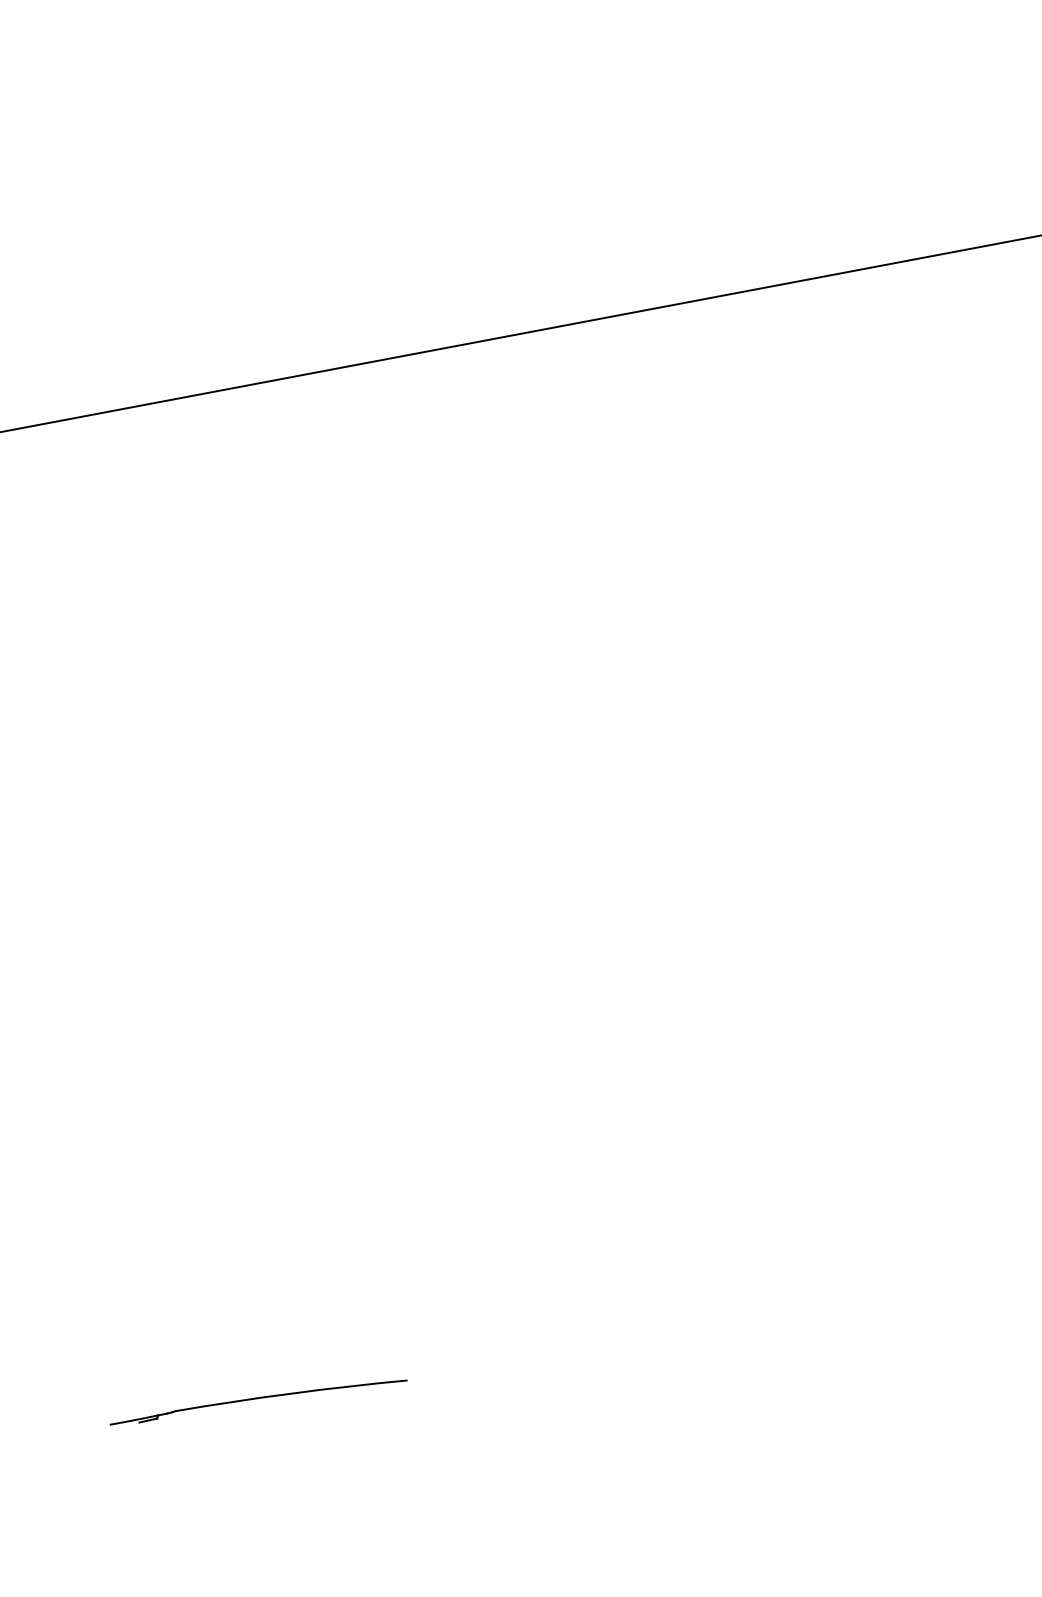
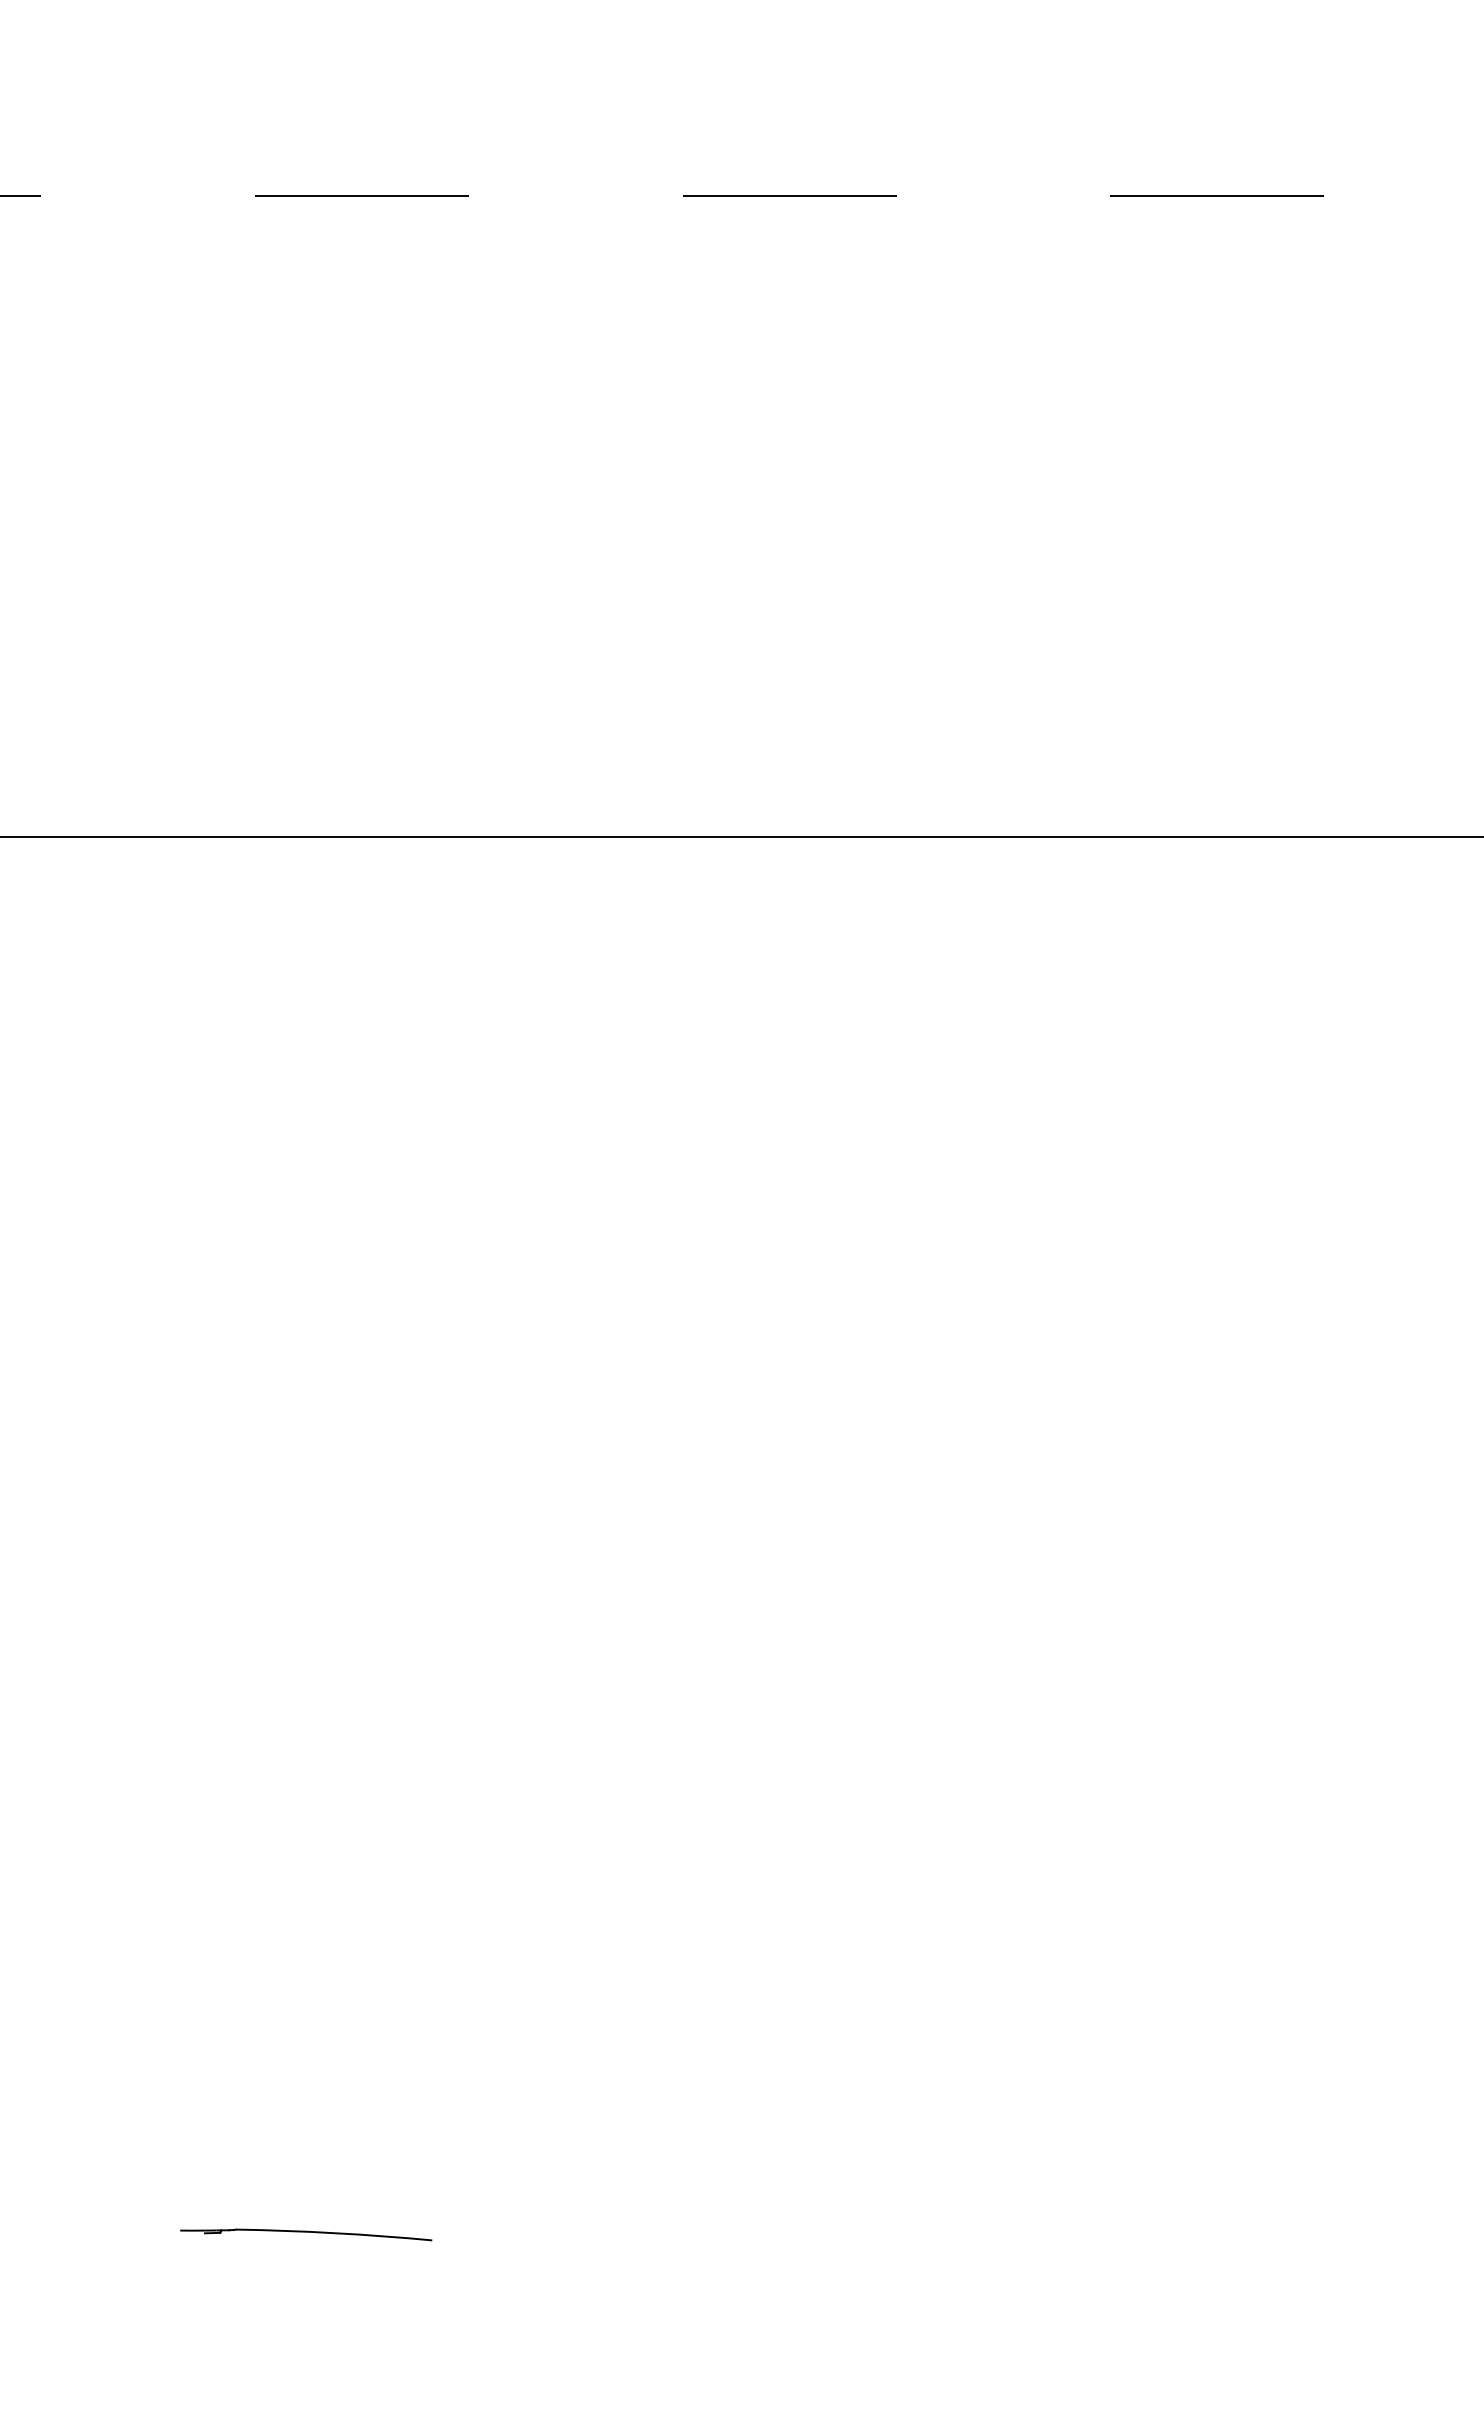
part: (258, 1401) -> (306, 2234), size x0.6

